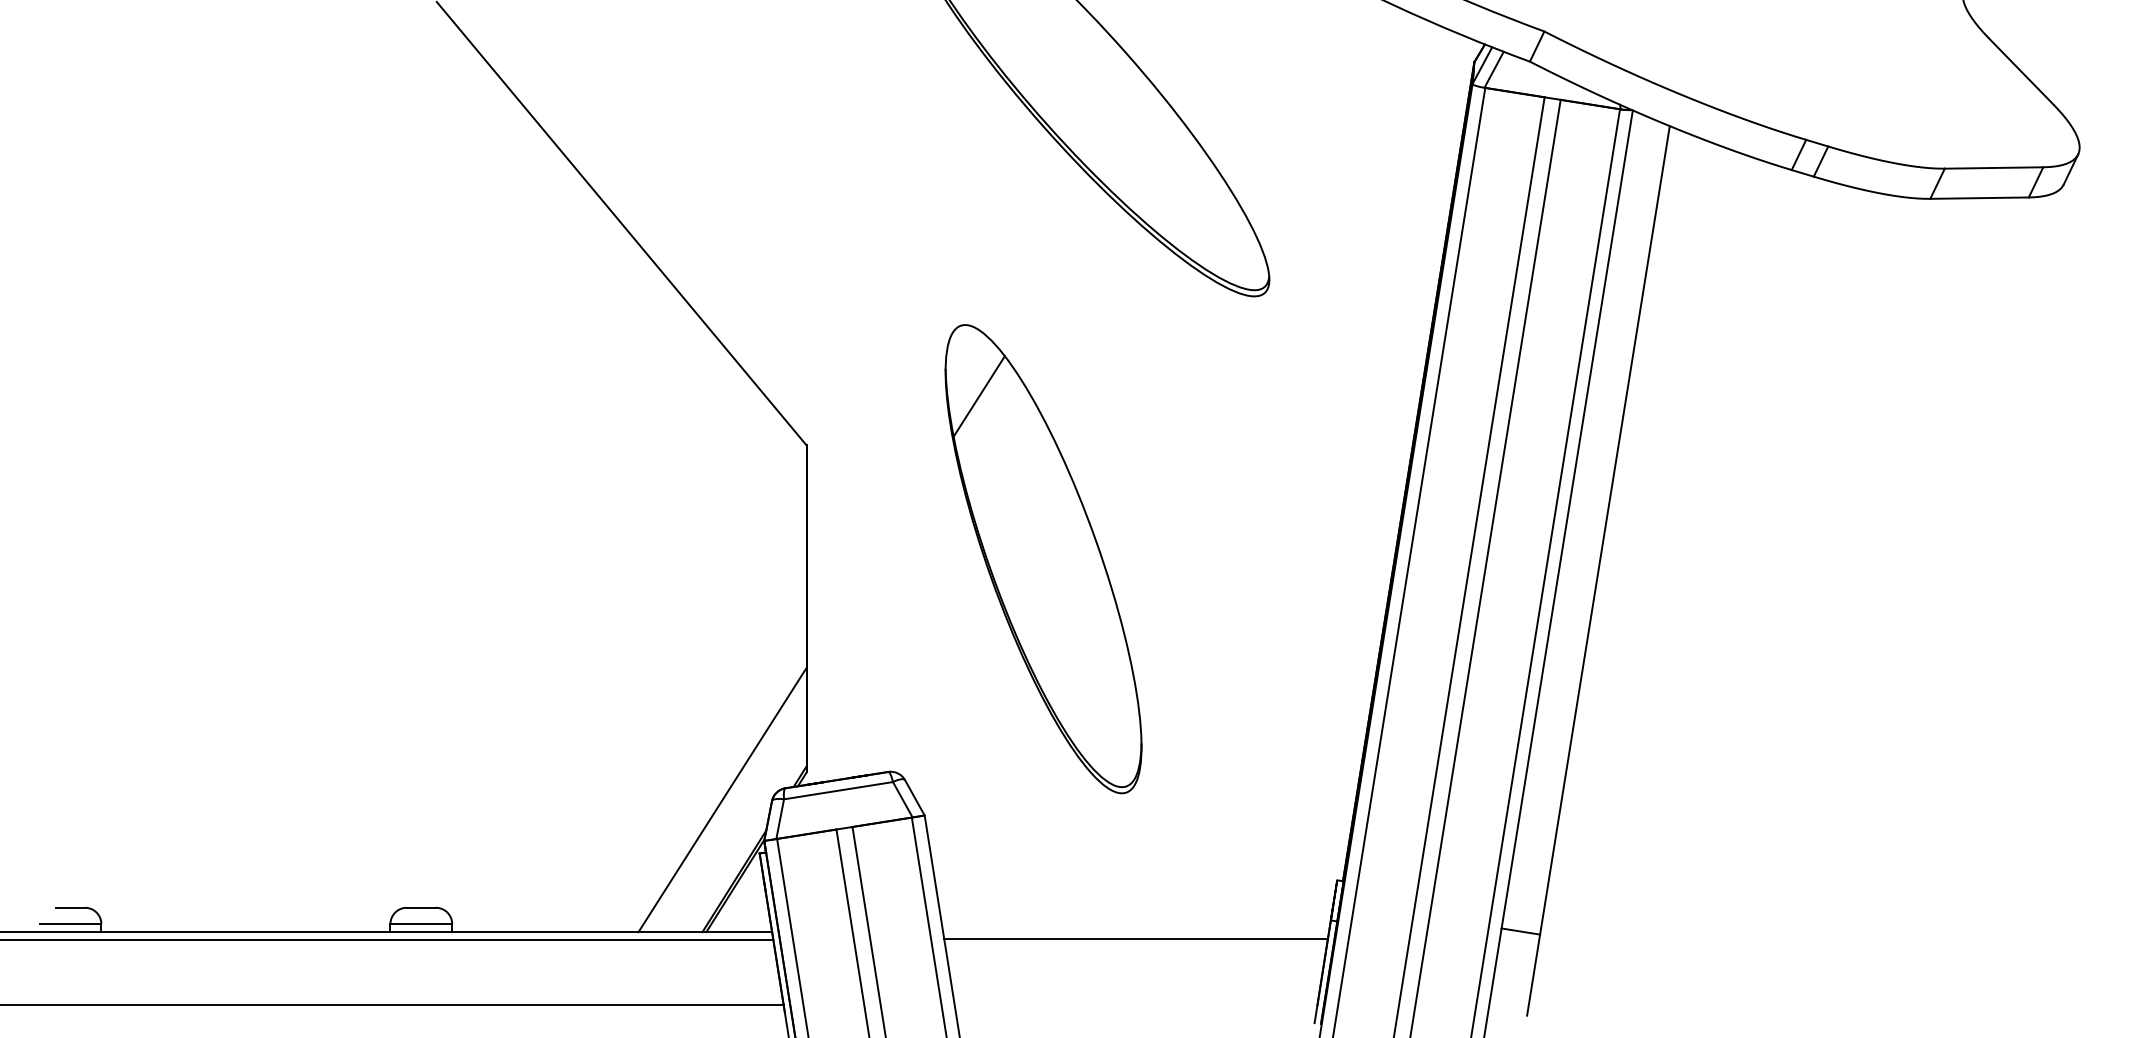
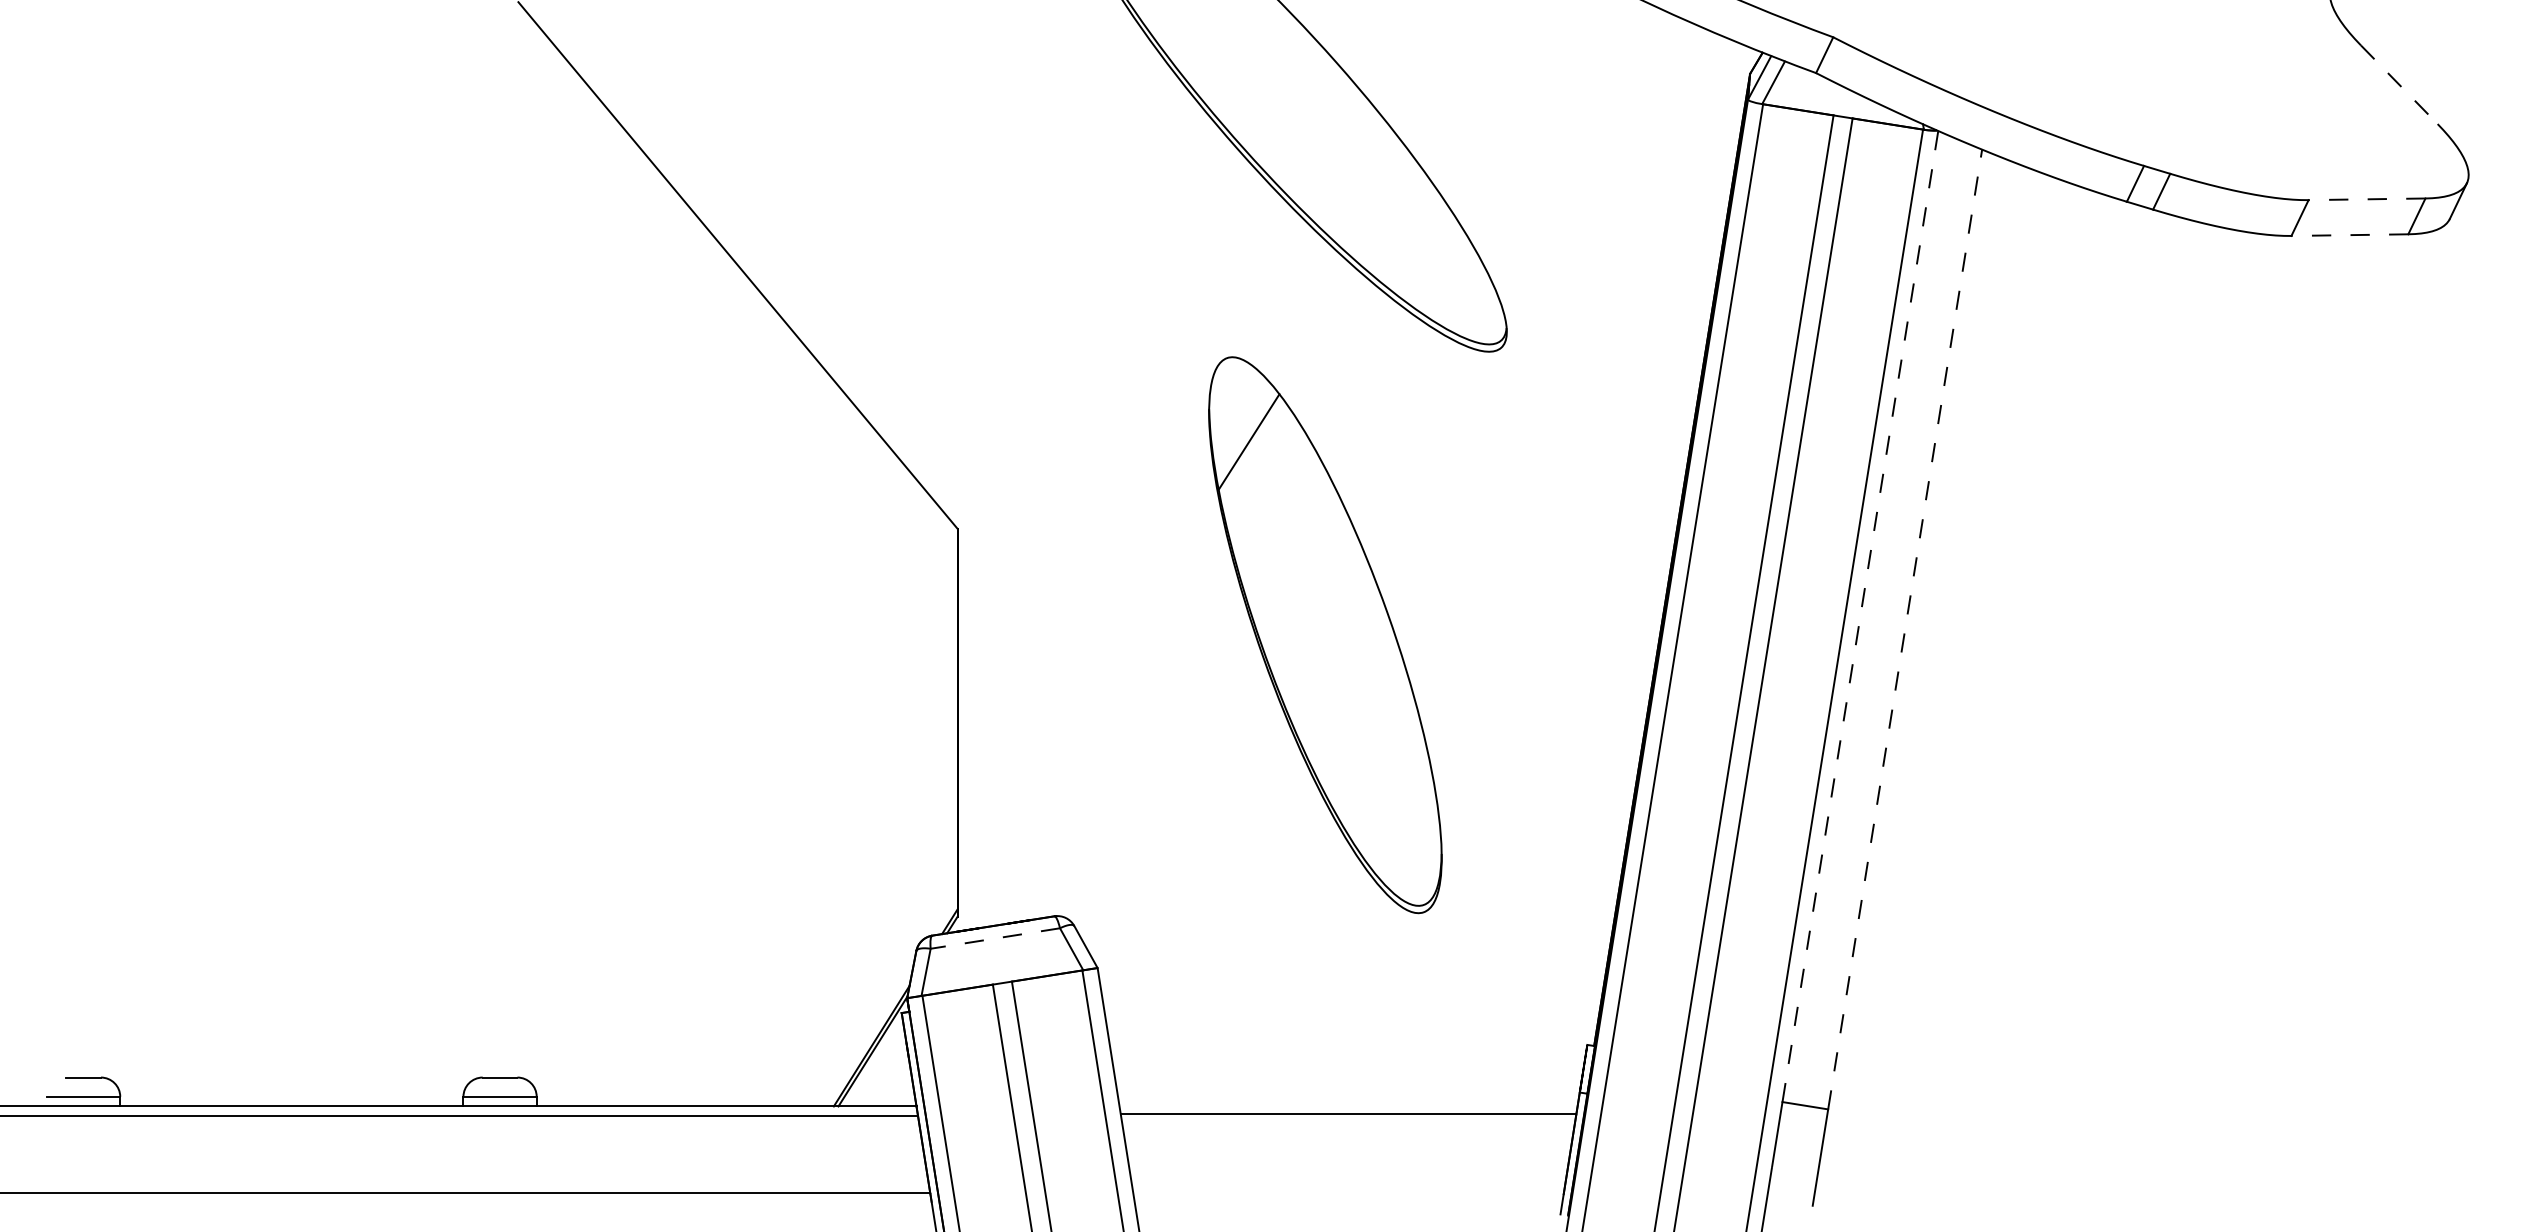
line: (2021, 71) -> (2399, 84), solid -> dashed
line: (1993, 168) -> (2366, 199), solid -> dashed
line: (1979, 198) -> (2349, 235), solid -> dashed
line: (1567, 518) -> (1860, 615), solid -> dashed
line: (1605, 529) -> (1905, 628), solid -> dashed
part: (1043, 559) -> (1325, 635), moved
line: (838, 790) -> (995, 938), solid -> dashed
line: (722, 799) -> (857, 948), removed

